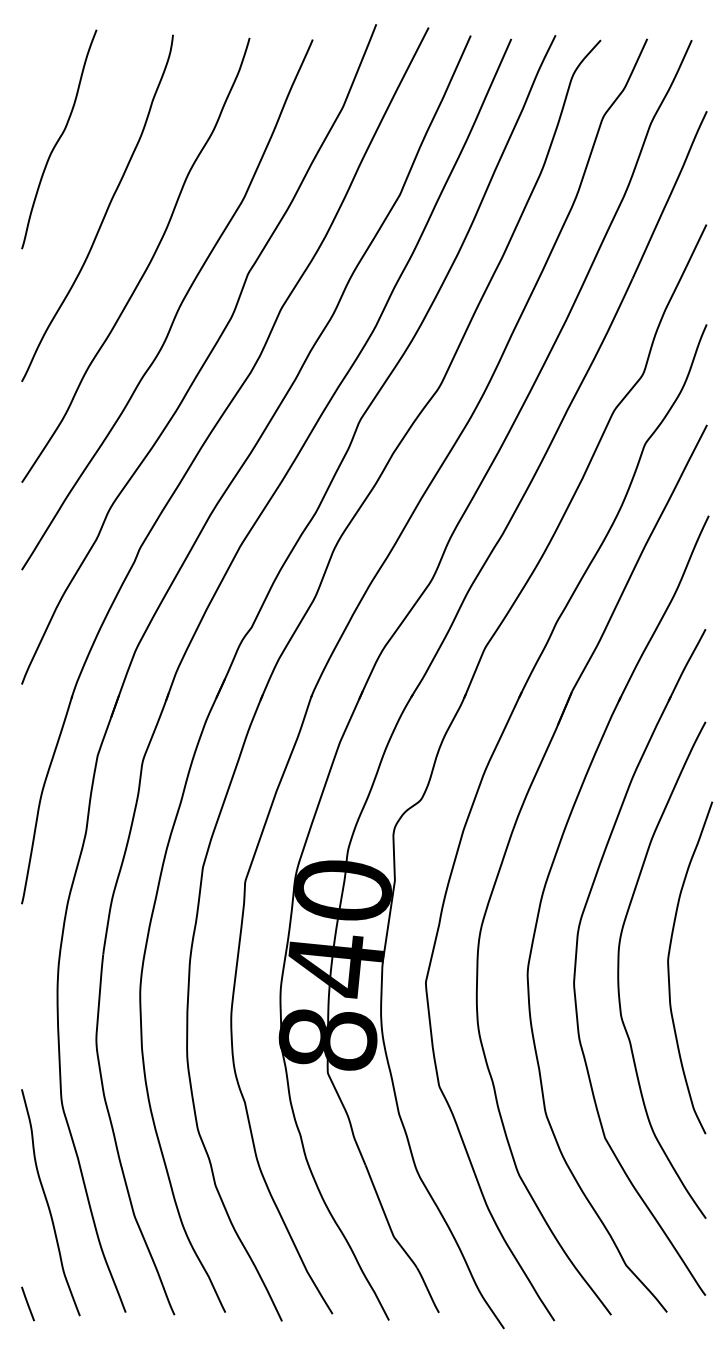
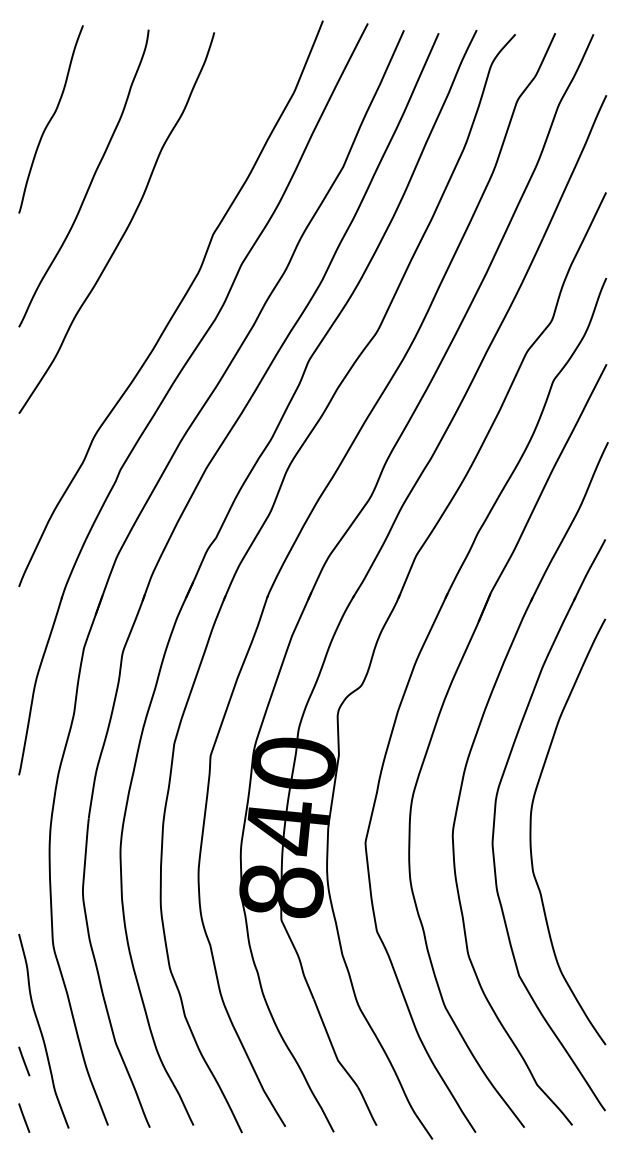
curve: (177, 309) -> (152, 265), removed
curve: (669, 967) -> (574, 829), removed
line: (27, 1237) -> (23, 1061), added

